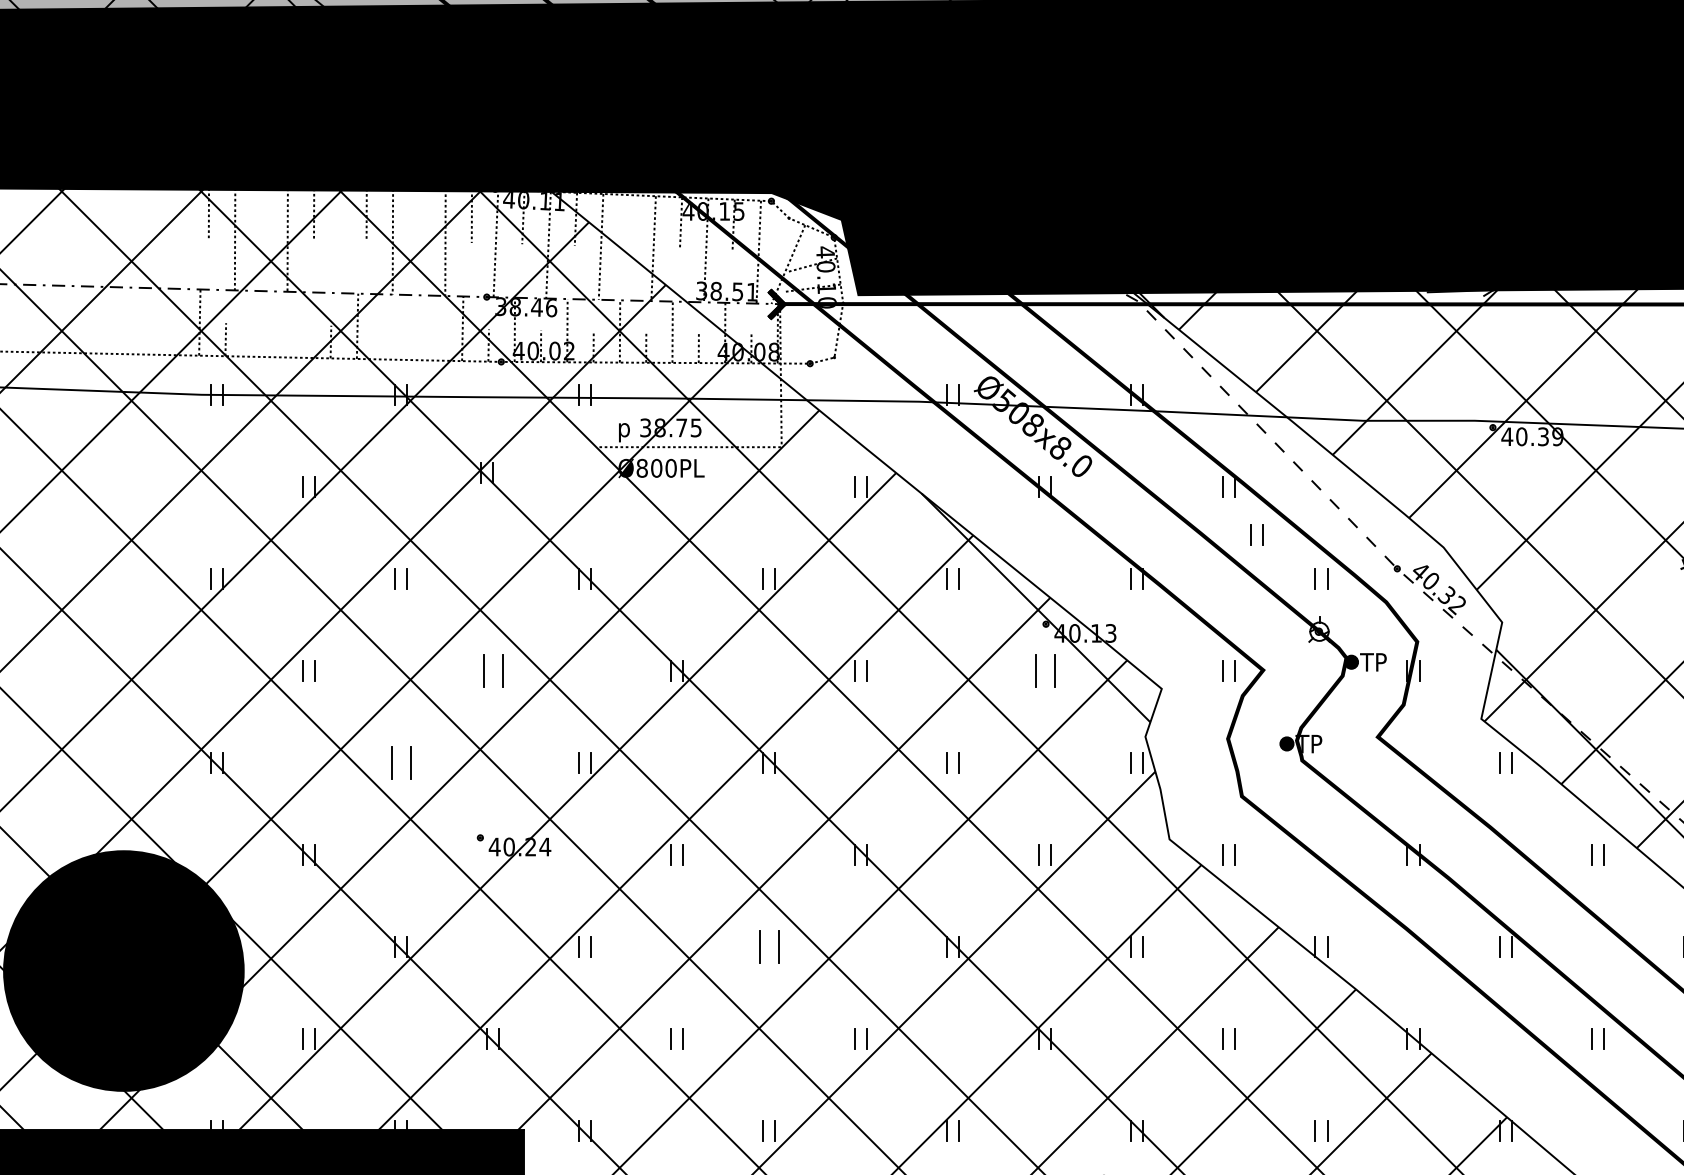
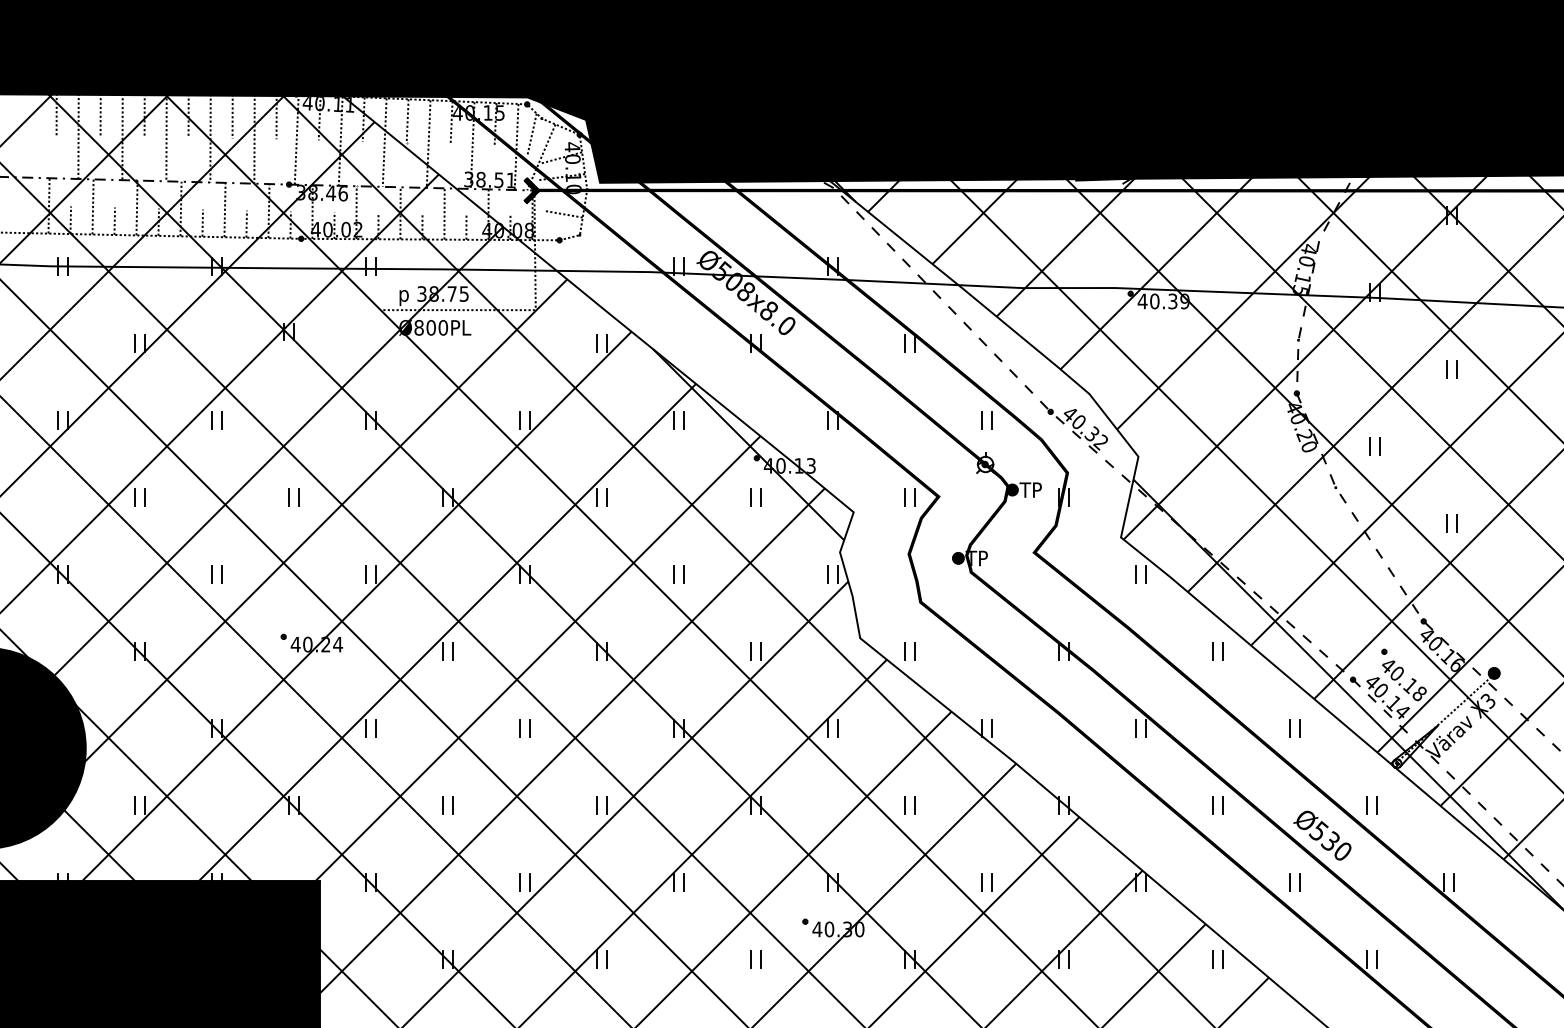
line: (261, 213) -> (100, 114), added
line: (419, 215) -> (232, 116), added
line: (628, 221) -> (407, 121), added
line: (776, 236) -> (531, 133), added
line: (340, 240) -> (166, 137), added
line: (251, 323) -> (92, 206), added
line: (304, 324) -> (136, 207), added
line: (409, 326) -> (224, 209), added
line: (813, 331) -> (562, 213), added
line: (278, 340) -> (114, 220), added
line: (383, 342) -> (202, 222), added
line: (435, 343) -> (246, 223), added
part: (1255, 534) -> (932, 383), removed
part: (492, 671) -> (293, 497), size x0.62
part: (1044, 671) -> (755, 497), size x0.62
part: (400, 763) -> (216, 574), size x0.62
part: (768, 947) -> (524, 728), size x0.62

